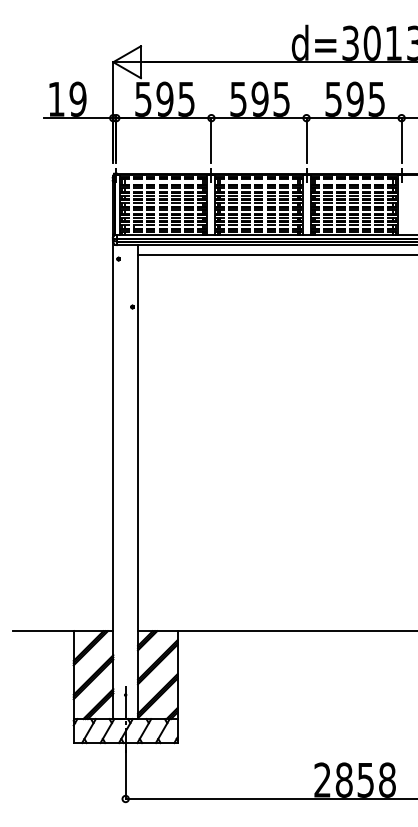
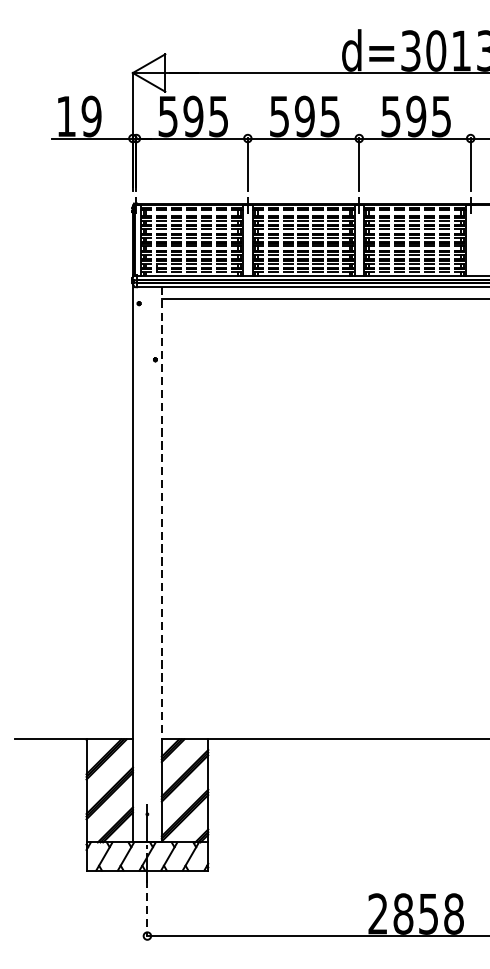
line: (137, 438) -> (161, 513), solid -> dashed
line: (125, 775) -> (147, 908), solid -> dashed

